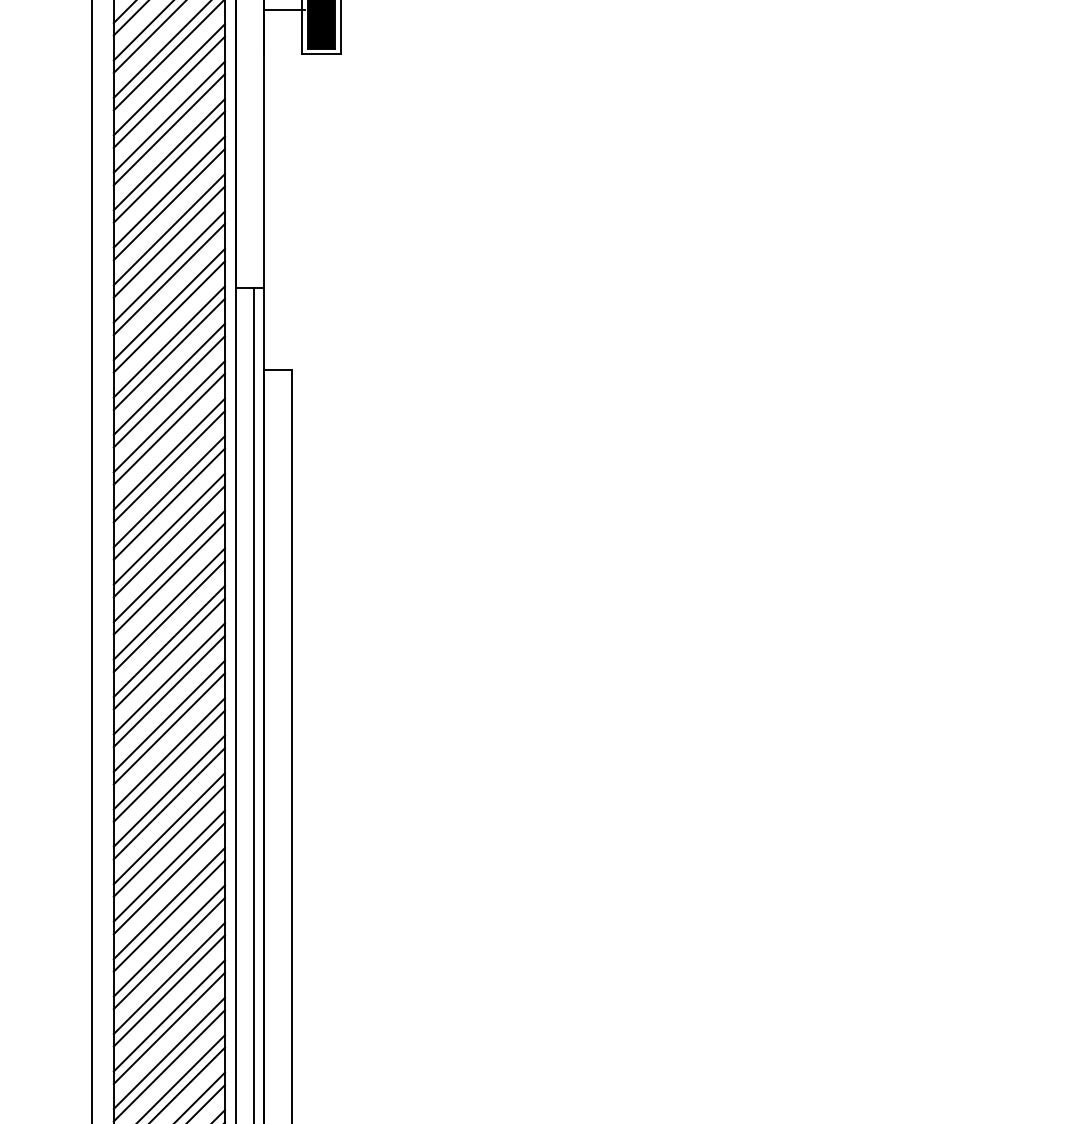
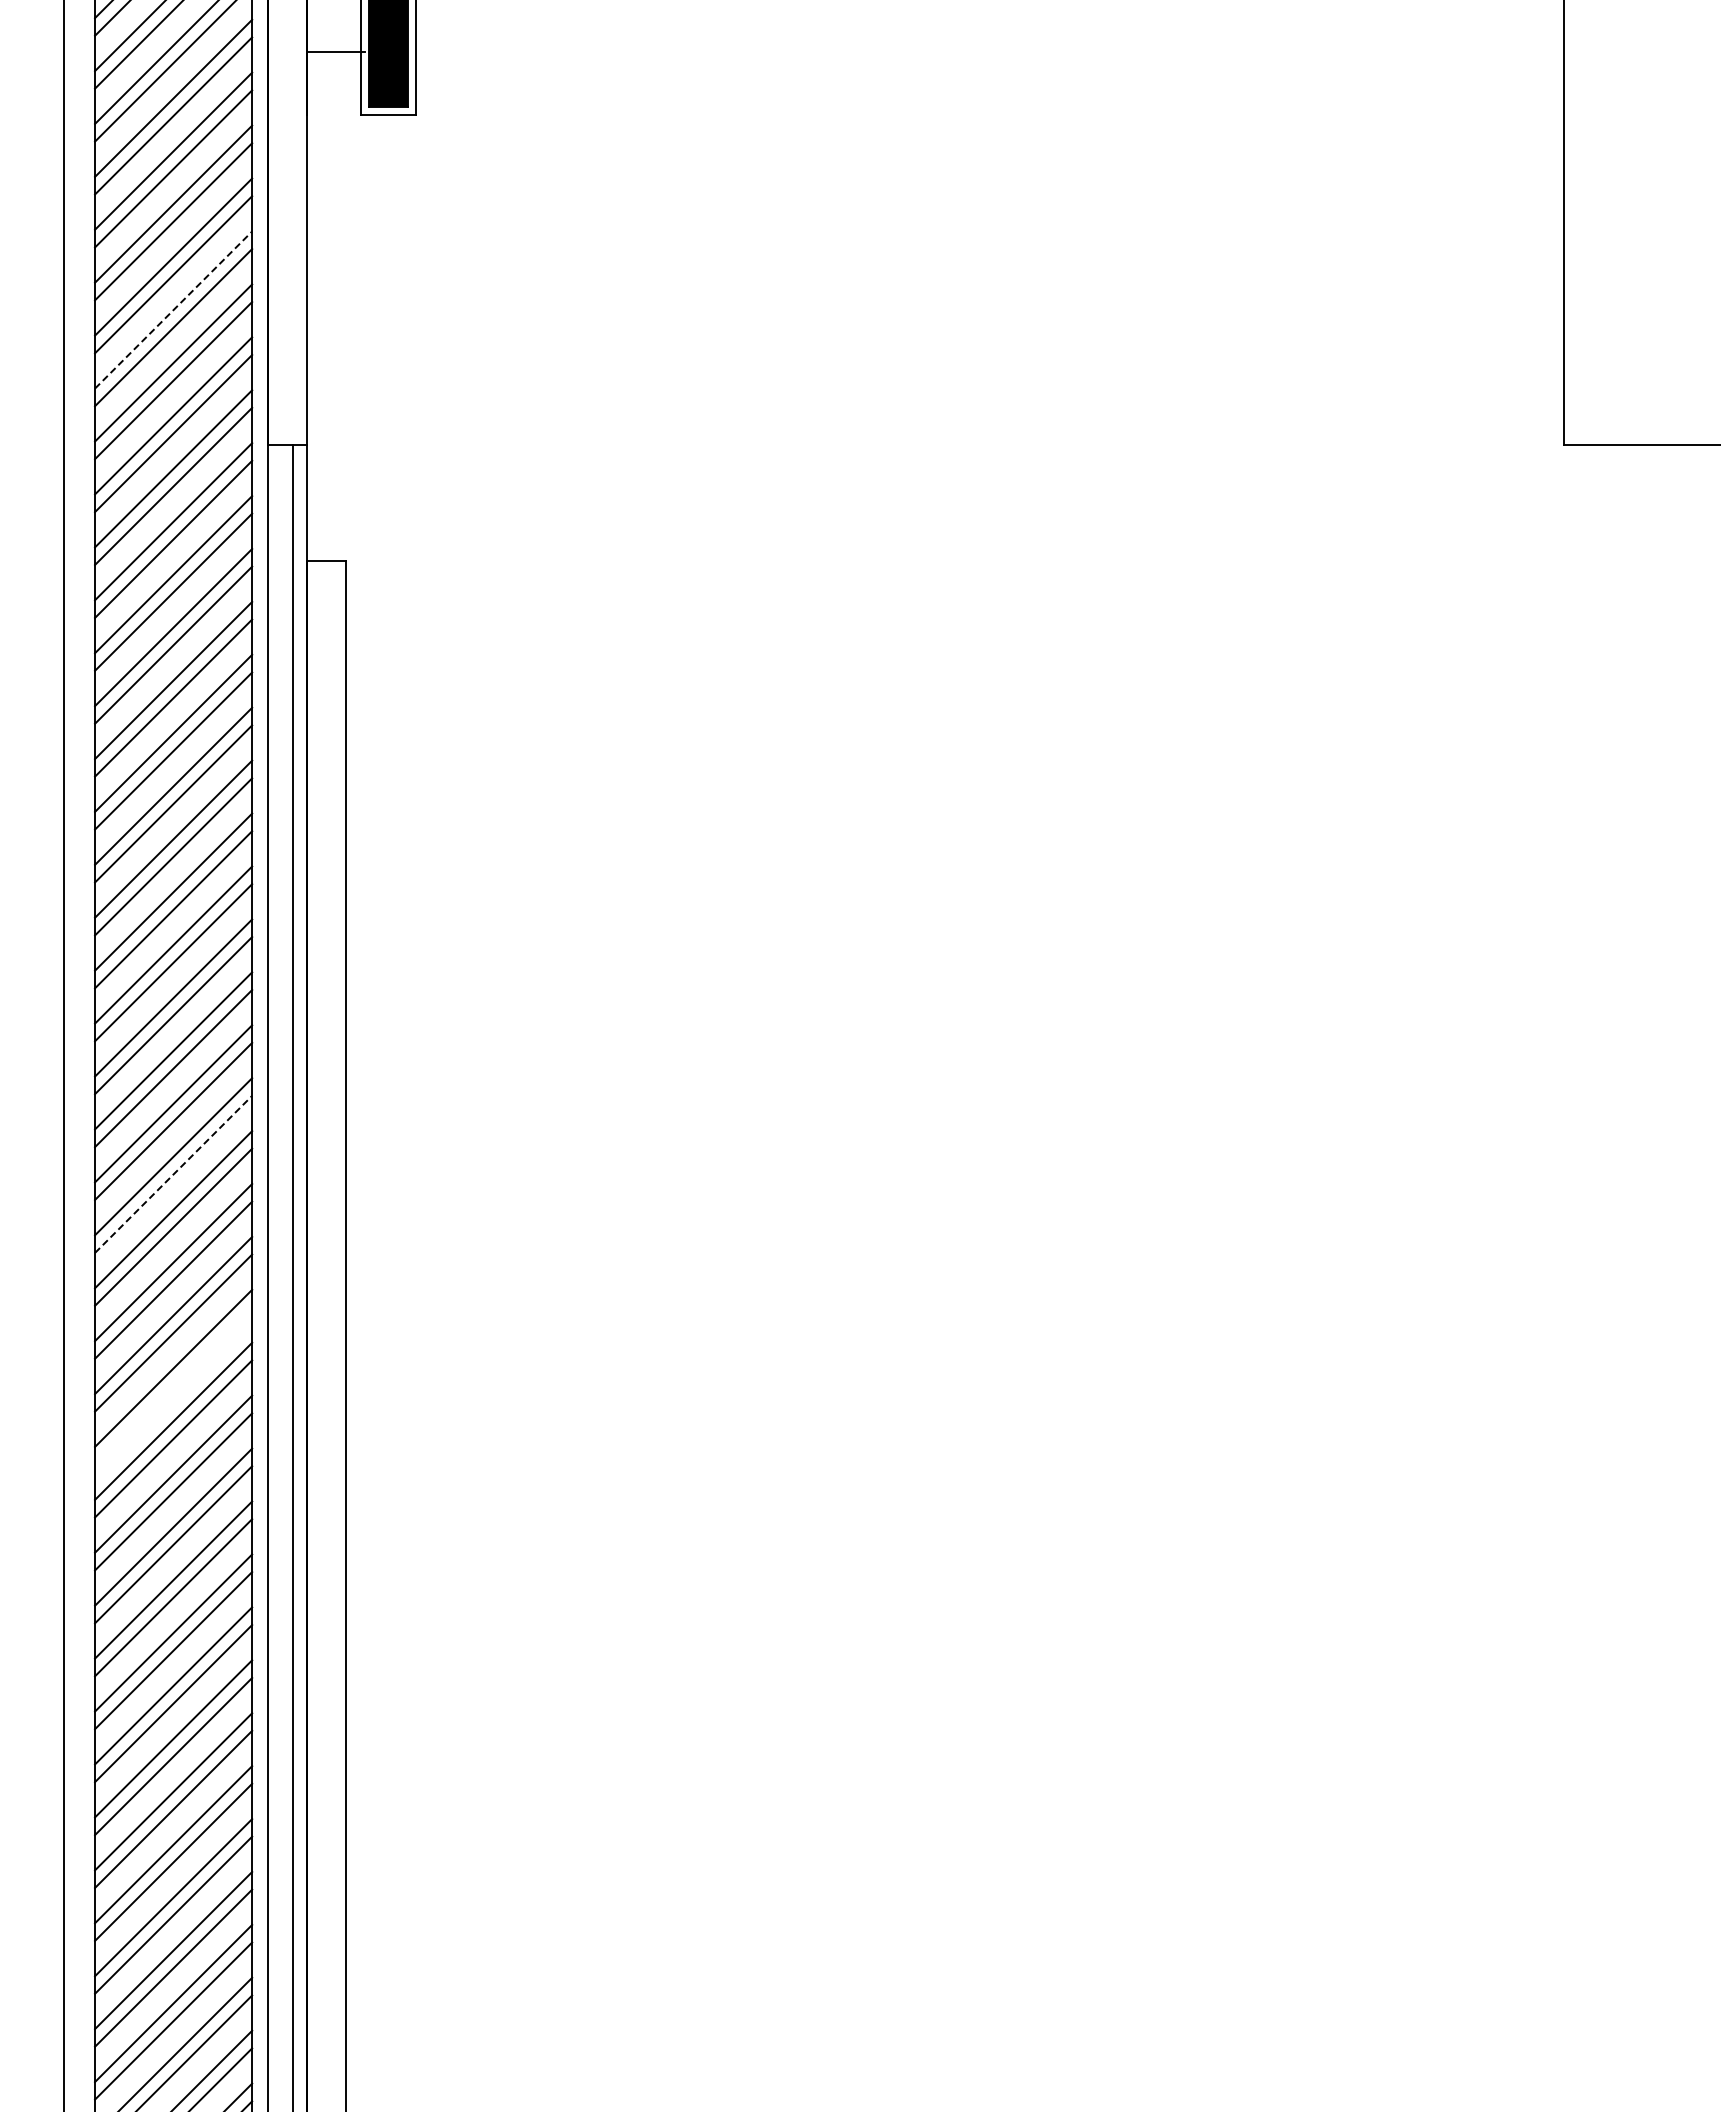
line: (169, 191) -> (173, 309), solid -> dashed
line: (169, 803) -> (173, 1174), solid -> dashed
line: (169, 953) -> (173, 1385), removed

